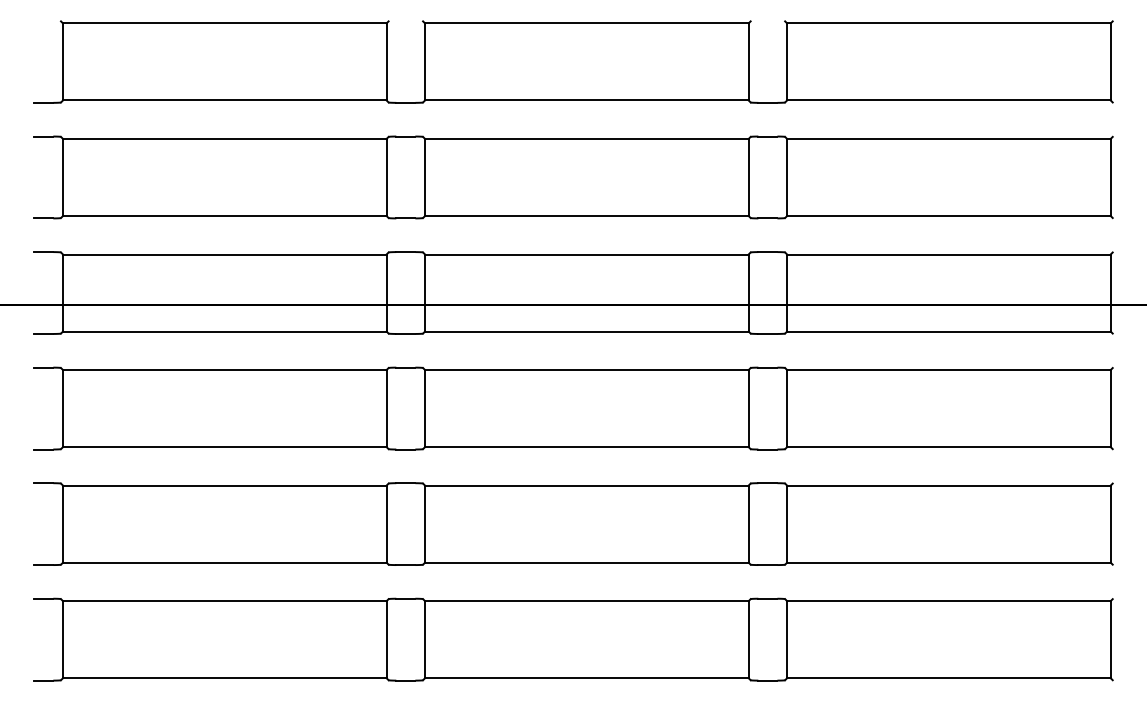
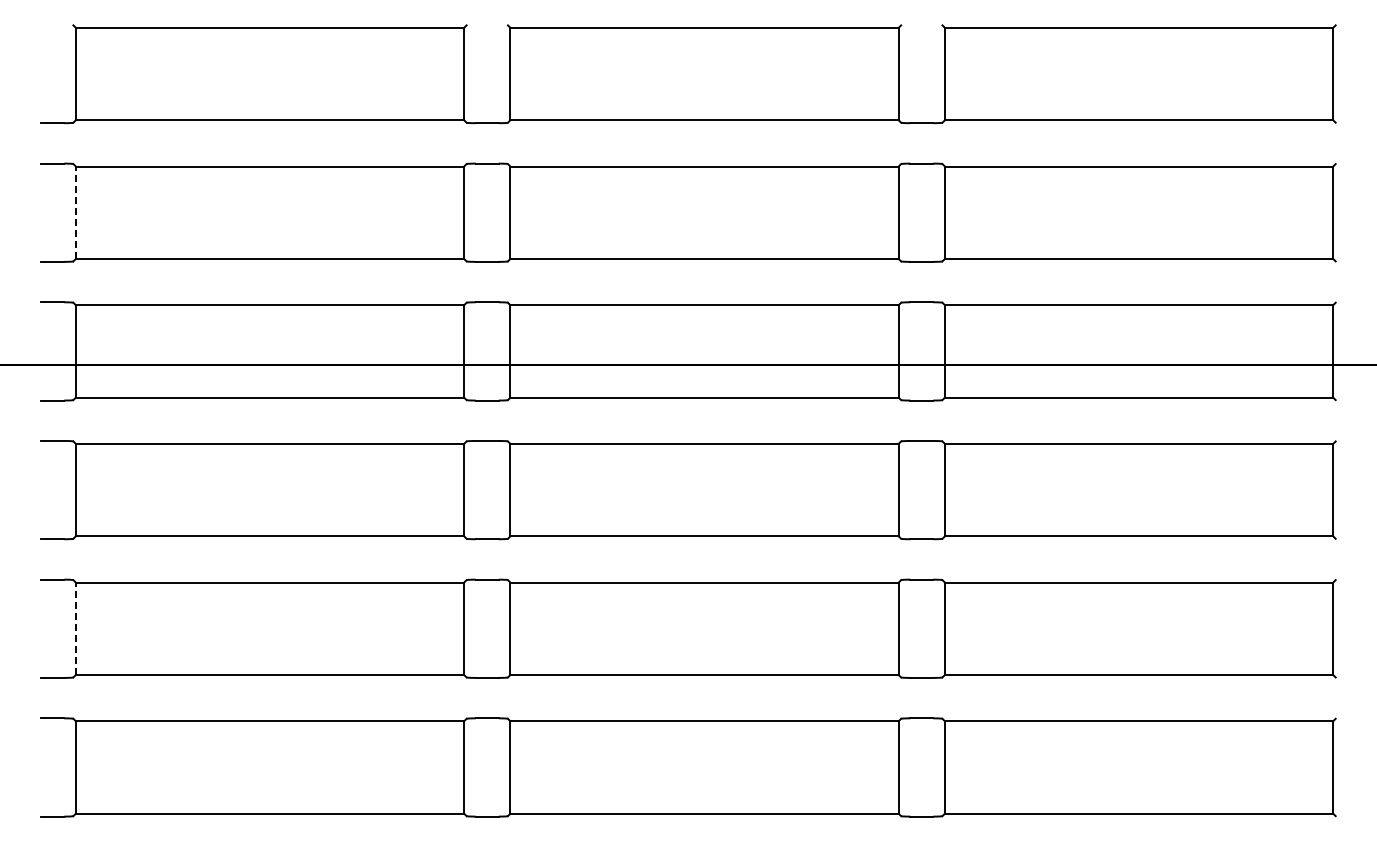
line: (62, 177) -> (75, 212), solid -> dashed
line: (62, 523) -> (75, 628), solid -> dashed

